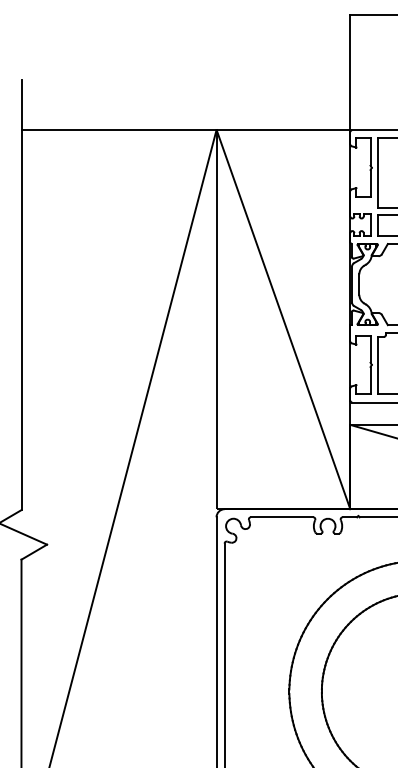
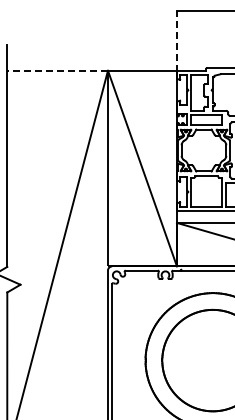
line: (351, 73) -> (177, 41), solid -> dashed
line: (118, 129) -> (57, 70), solid -> dashed

